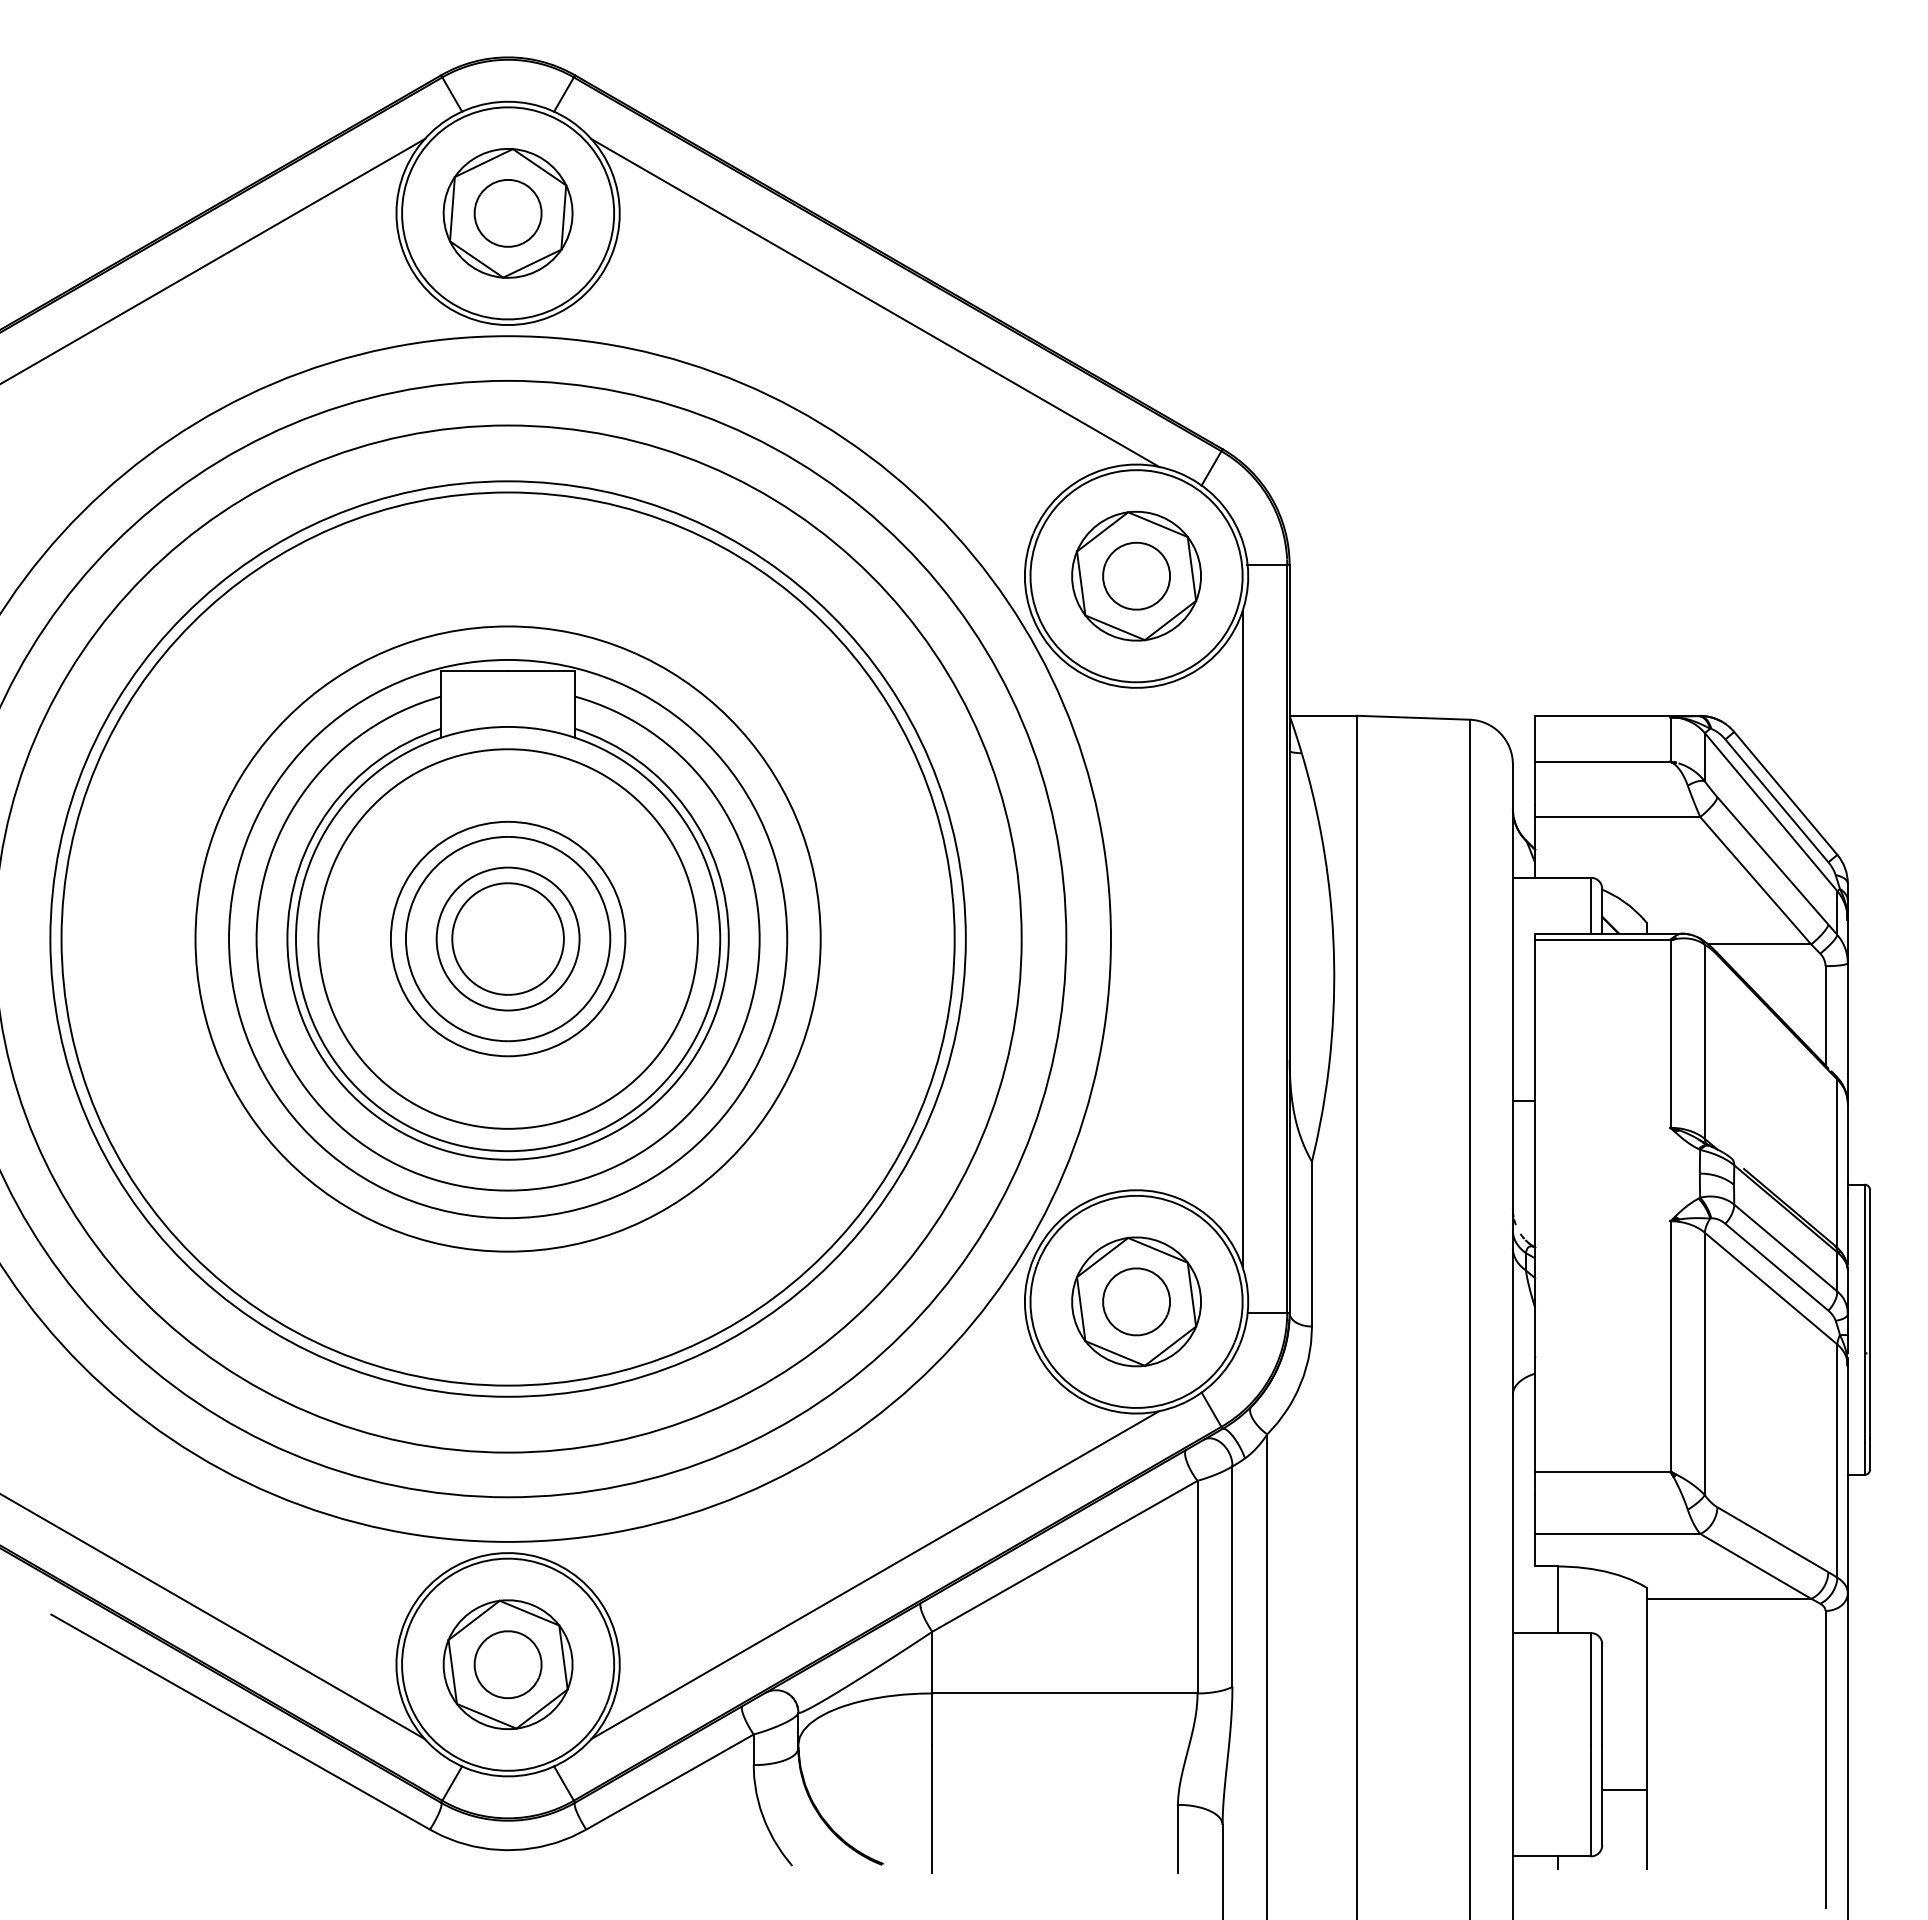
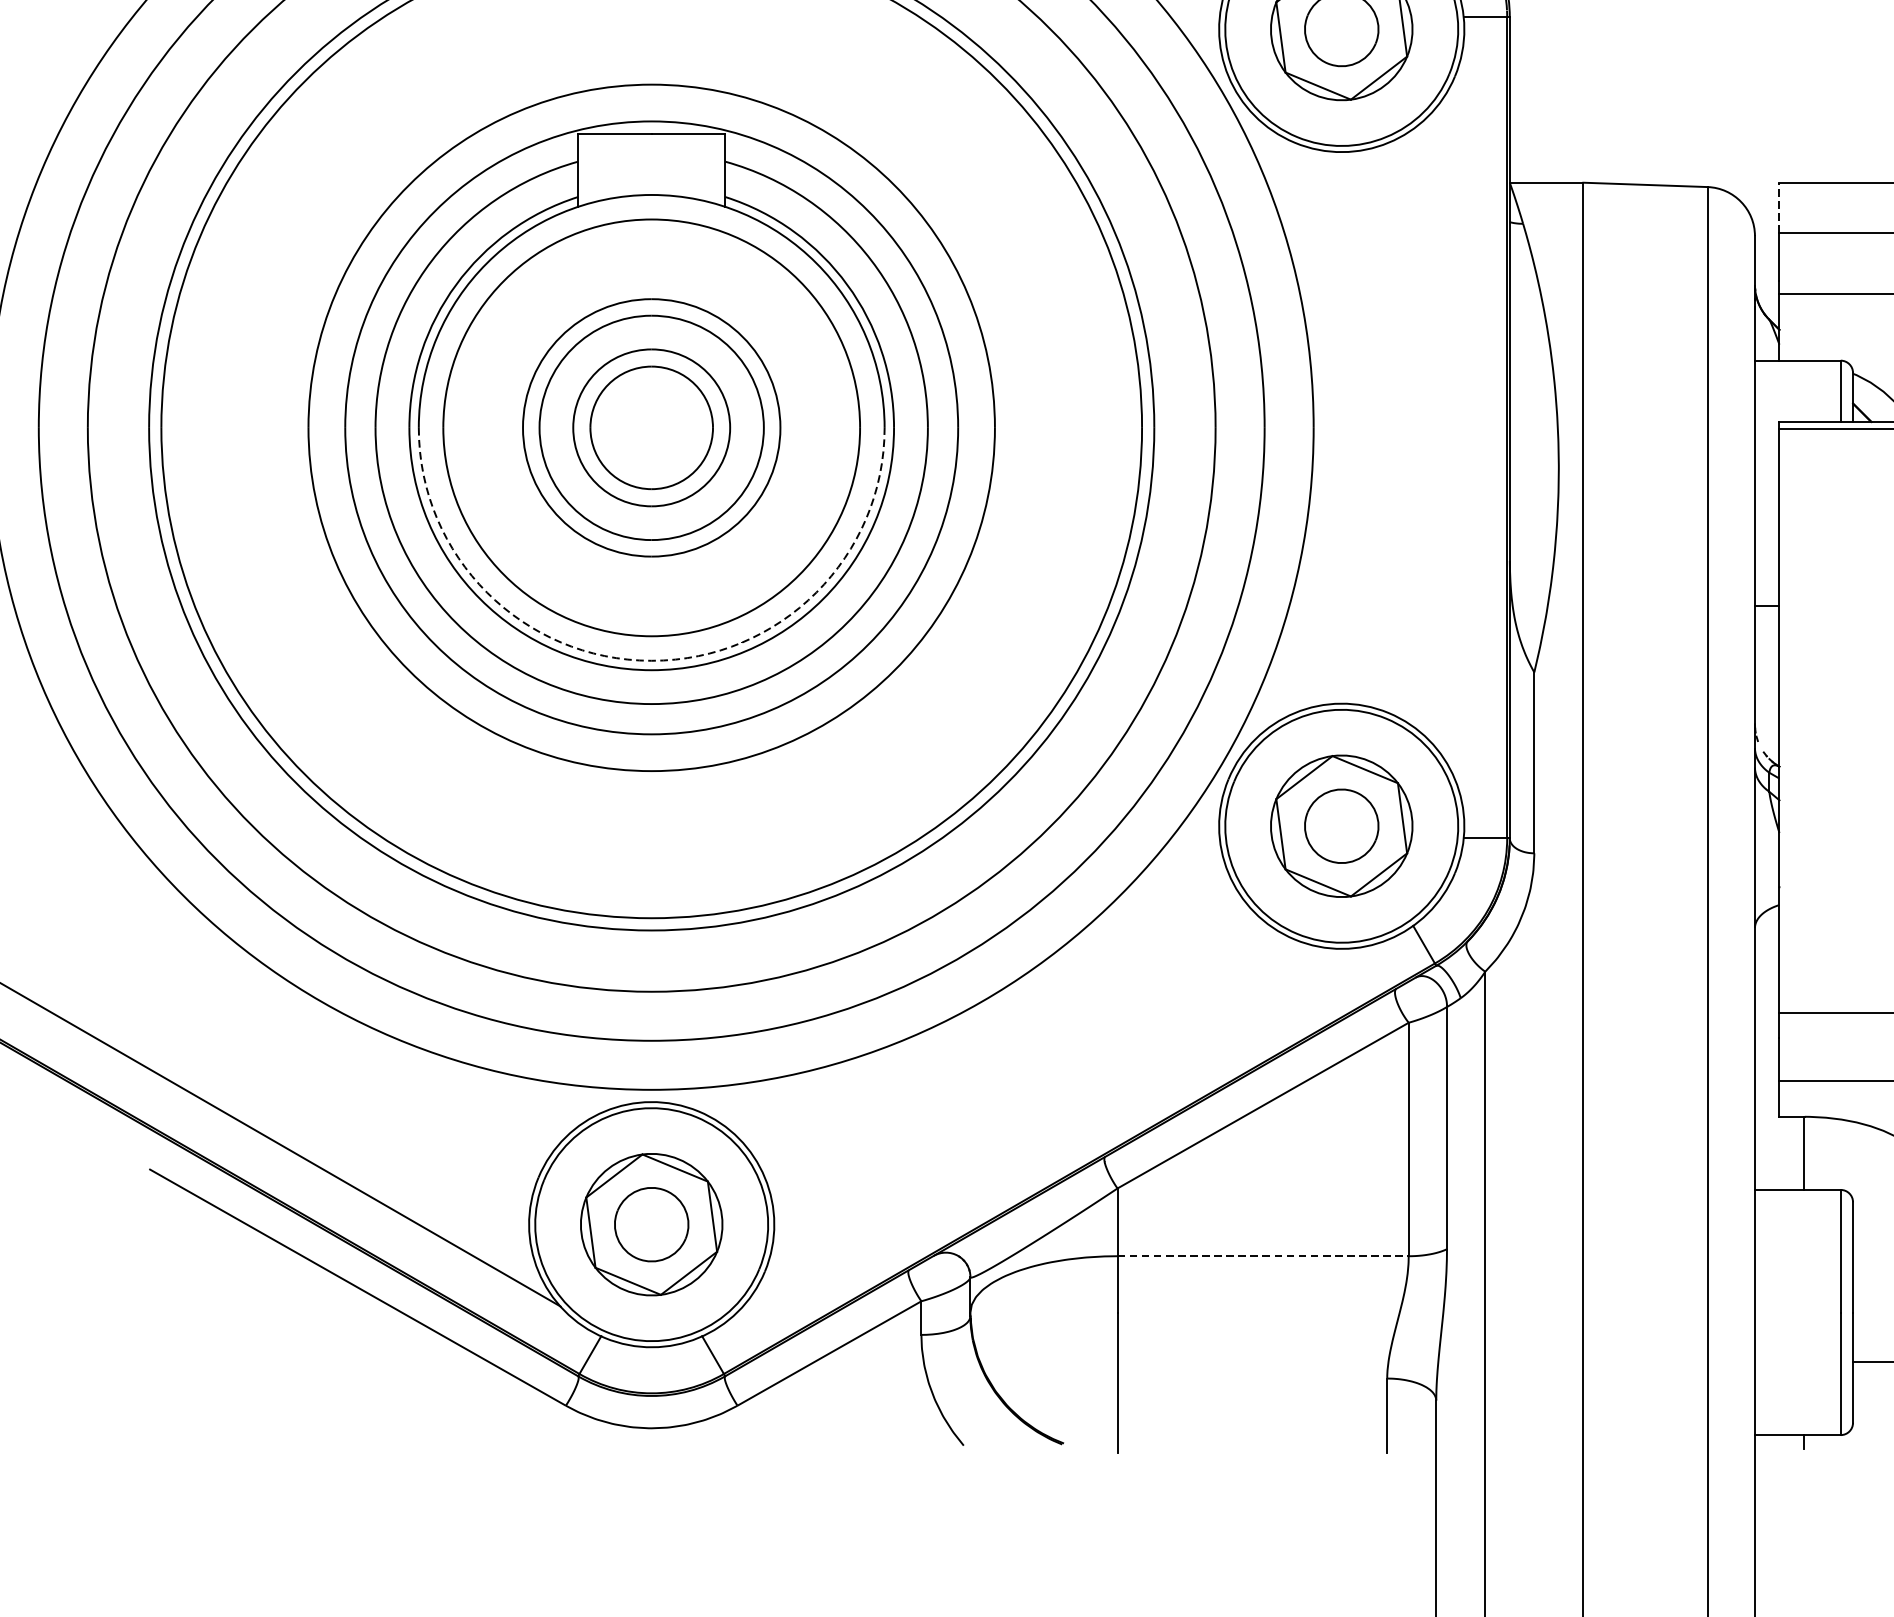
line: (1535, 738) -> (1779, 207), solid -> dashed
line: (1242, 938) -> (1458, 427), removed
arc: (508, 1151) -> (652, 661), solid -> dashed
line: (874, 1575) -> (1054, 1126), removed
line: (1064, 1693) -> (1262, 1256), solid -> dashed

